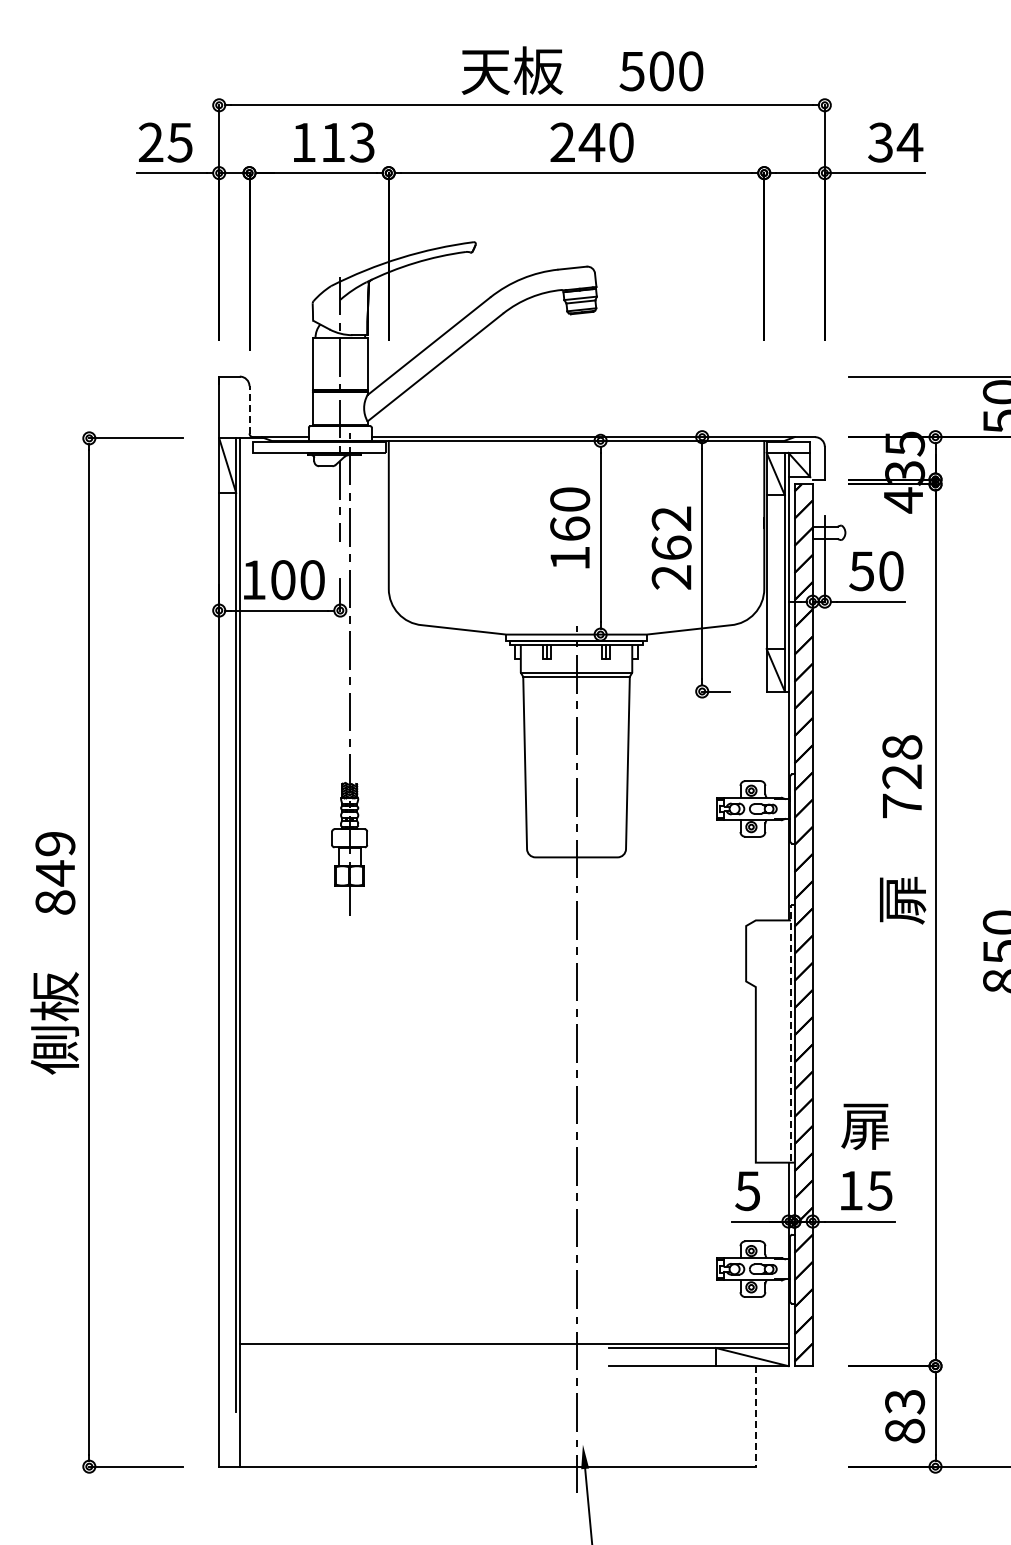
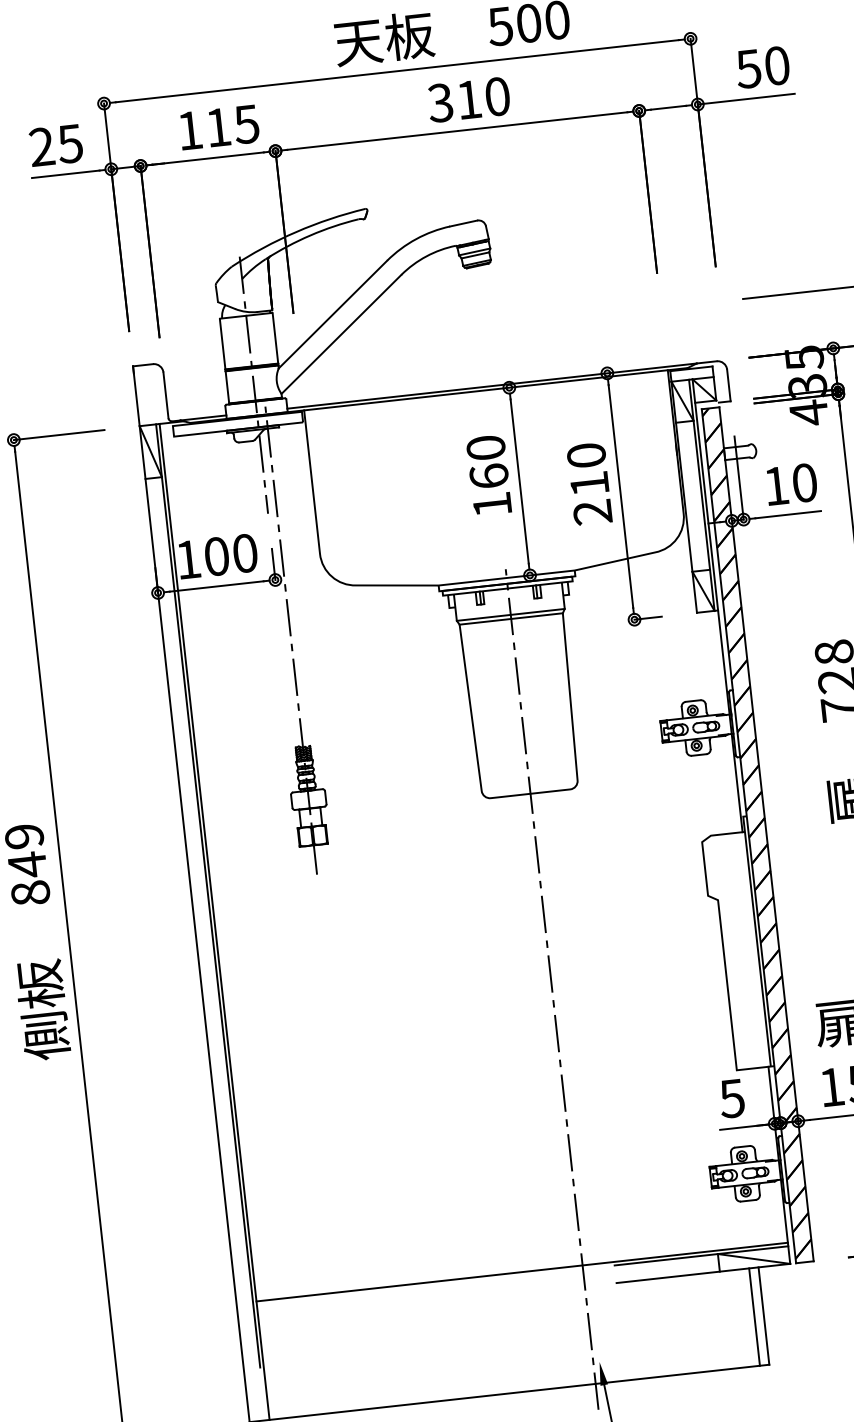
text: (361, 142) -> (245, 124), 113 -> 115
text: (577, 142) -> (455, 101), 240 -> 310
text: (895, 142) -> (763, 67), 34 -> 50
line: (249, 409) -> (165, 394), dashed -> solid
text: (671, 532) -> (587, 468), 262 -> 210
text: (861, 571) -> (775, 486), 50 -> 10
line: (790, 1031) -> (756, 939), dashed -> solid
line: (746, 1416) -> (754, 1317), added
line: (755, 1416) -> (763, 1316), dashed -> solid

